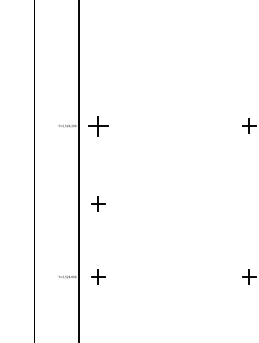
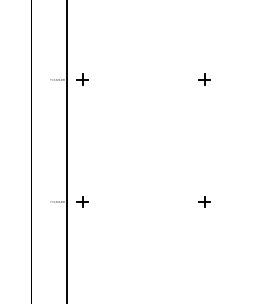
part: (98, 125) -> (82, 79), size x0.71
part: (98, 203) -> (82, 142), removed

